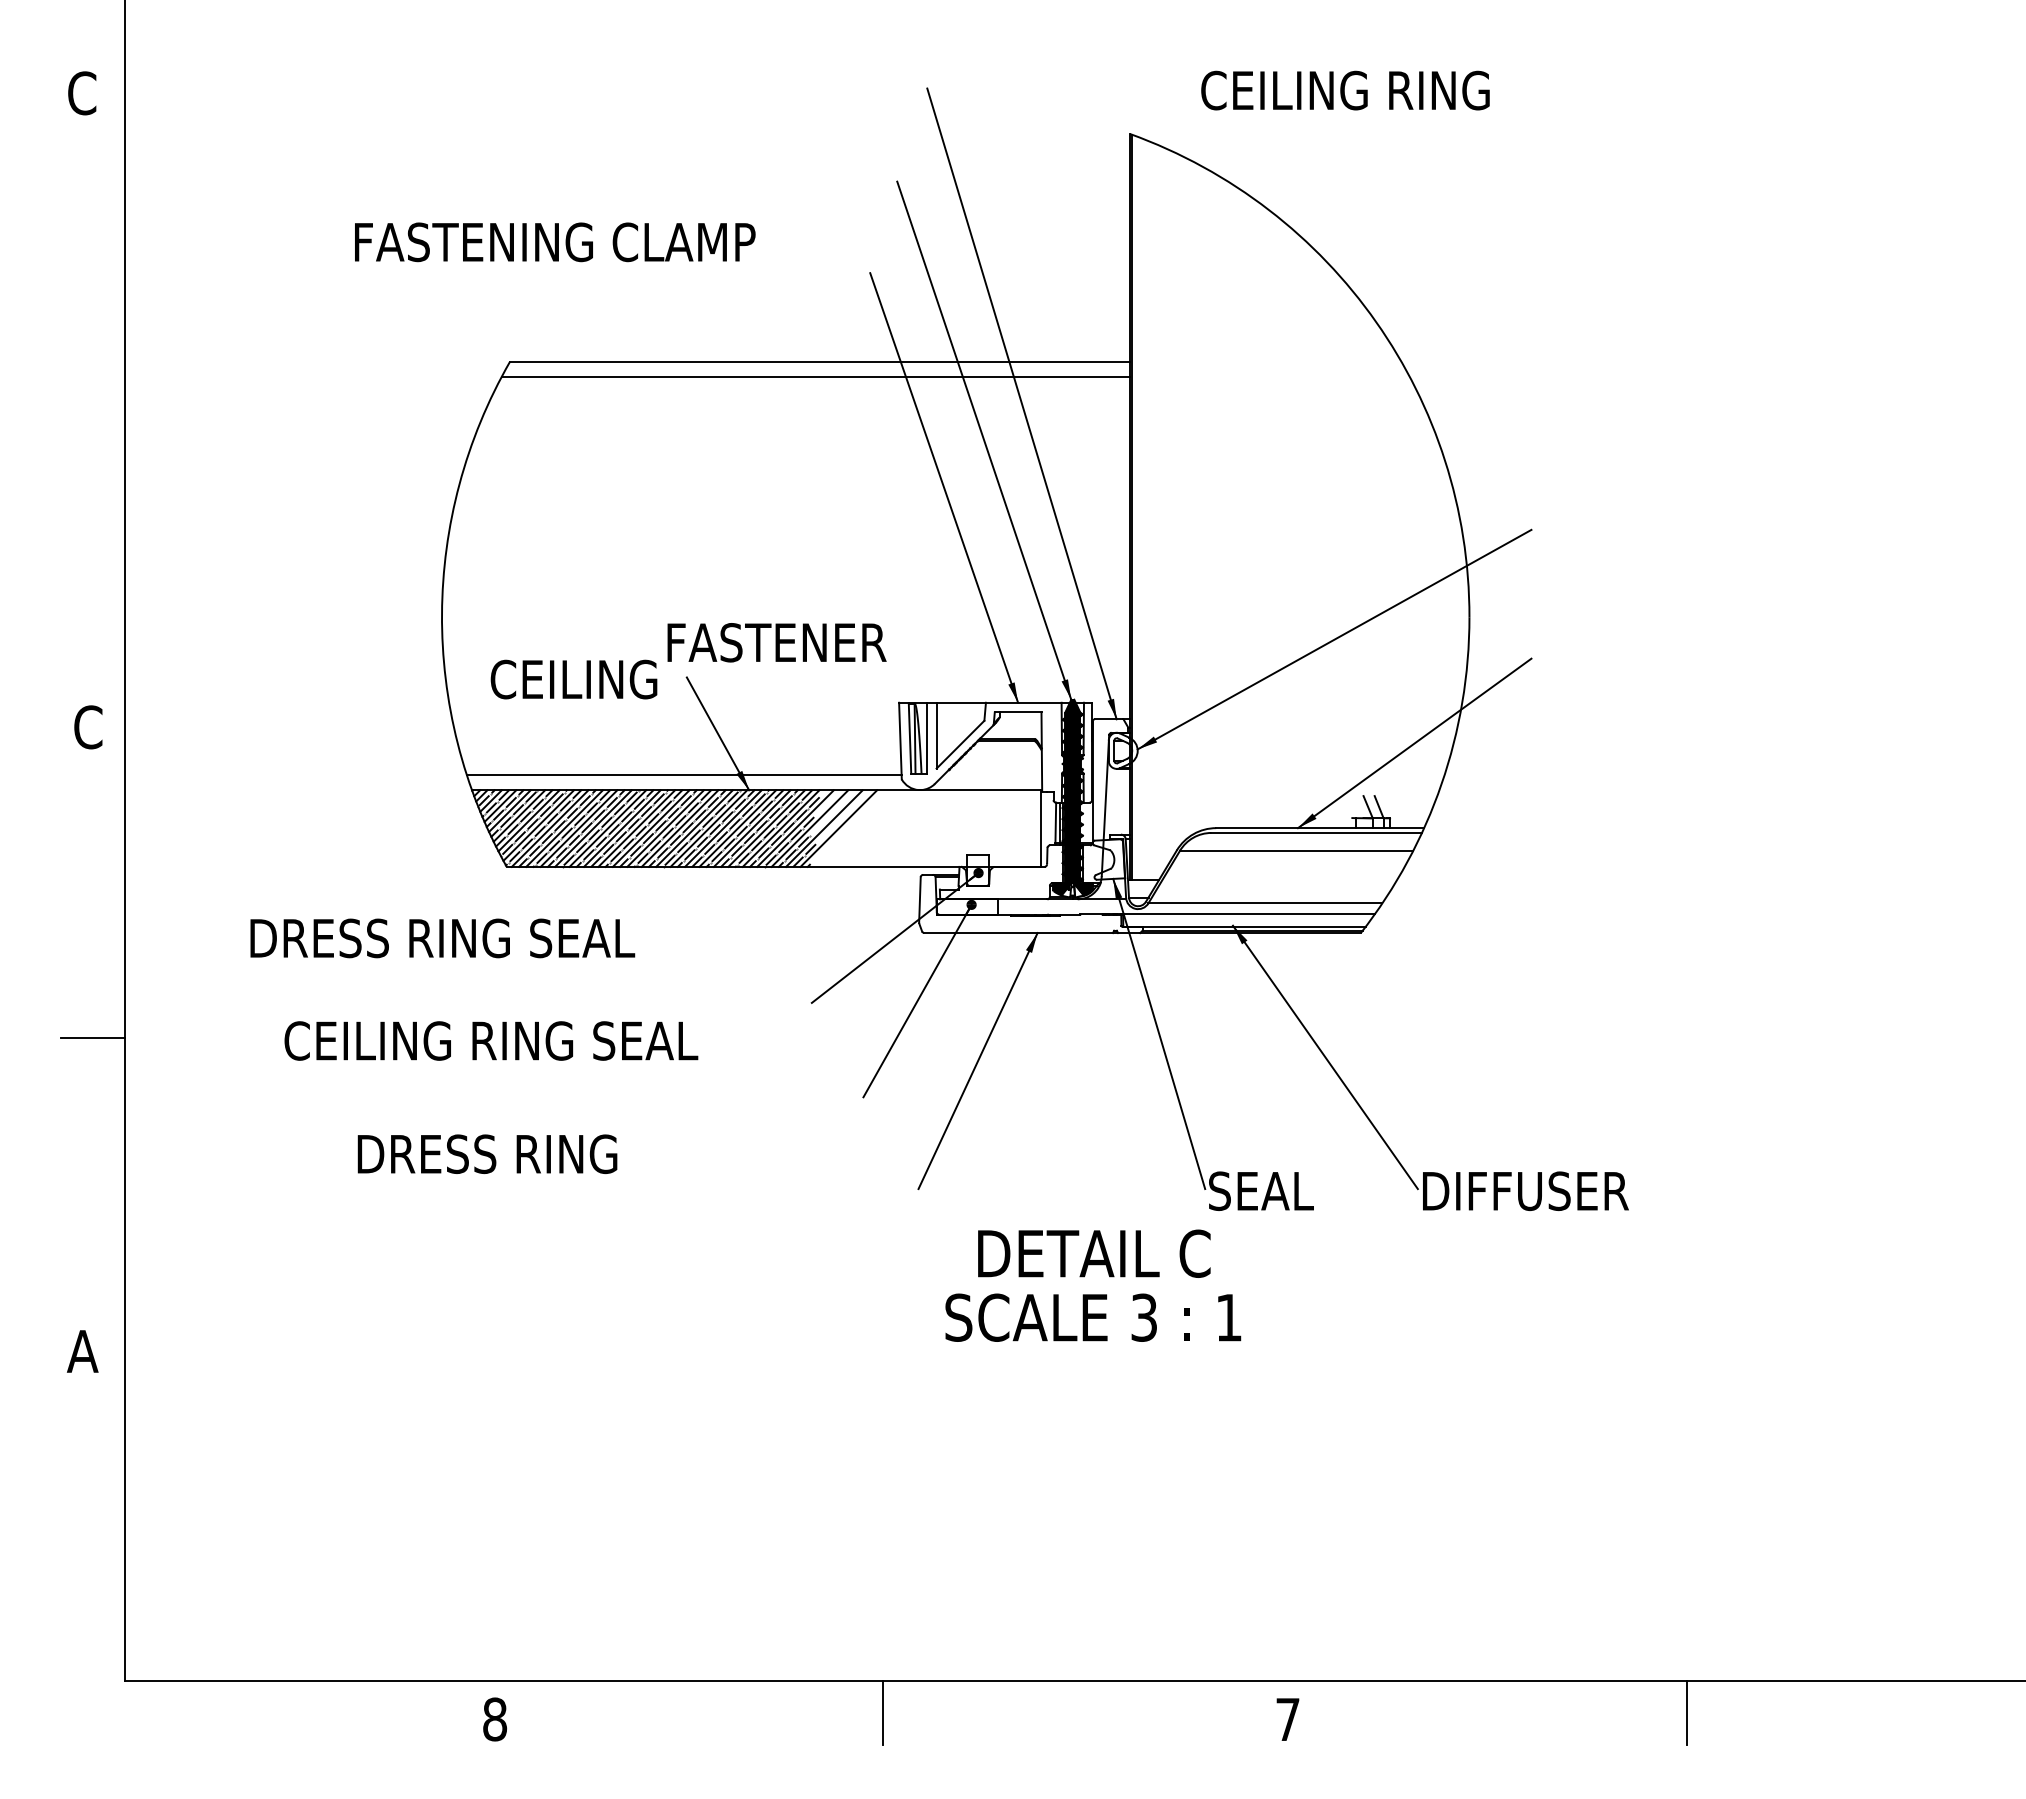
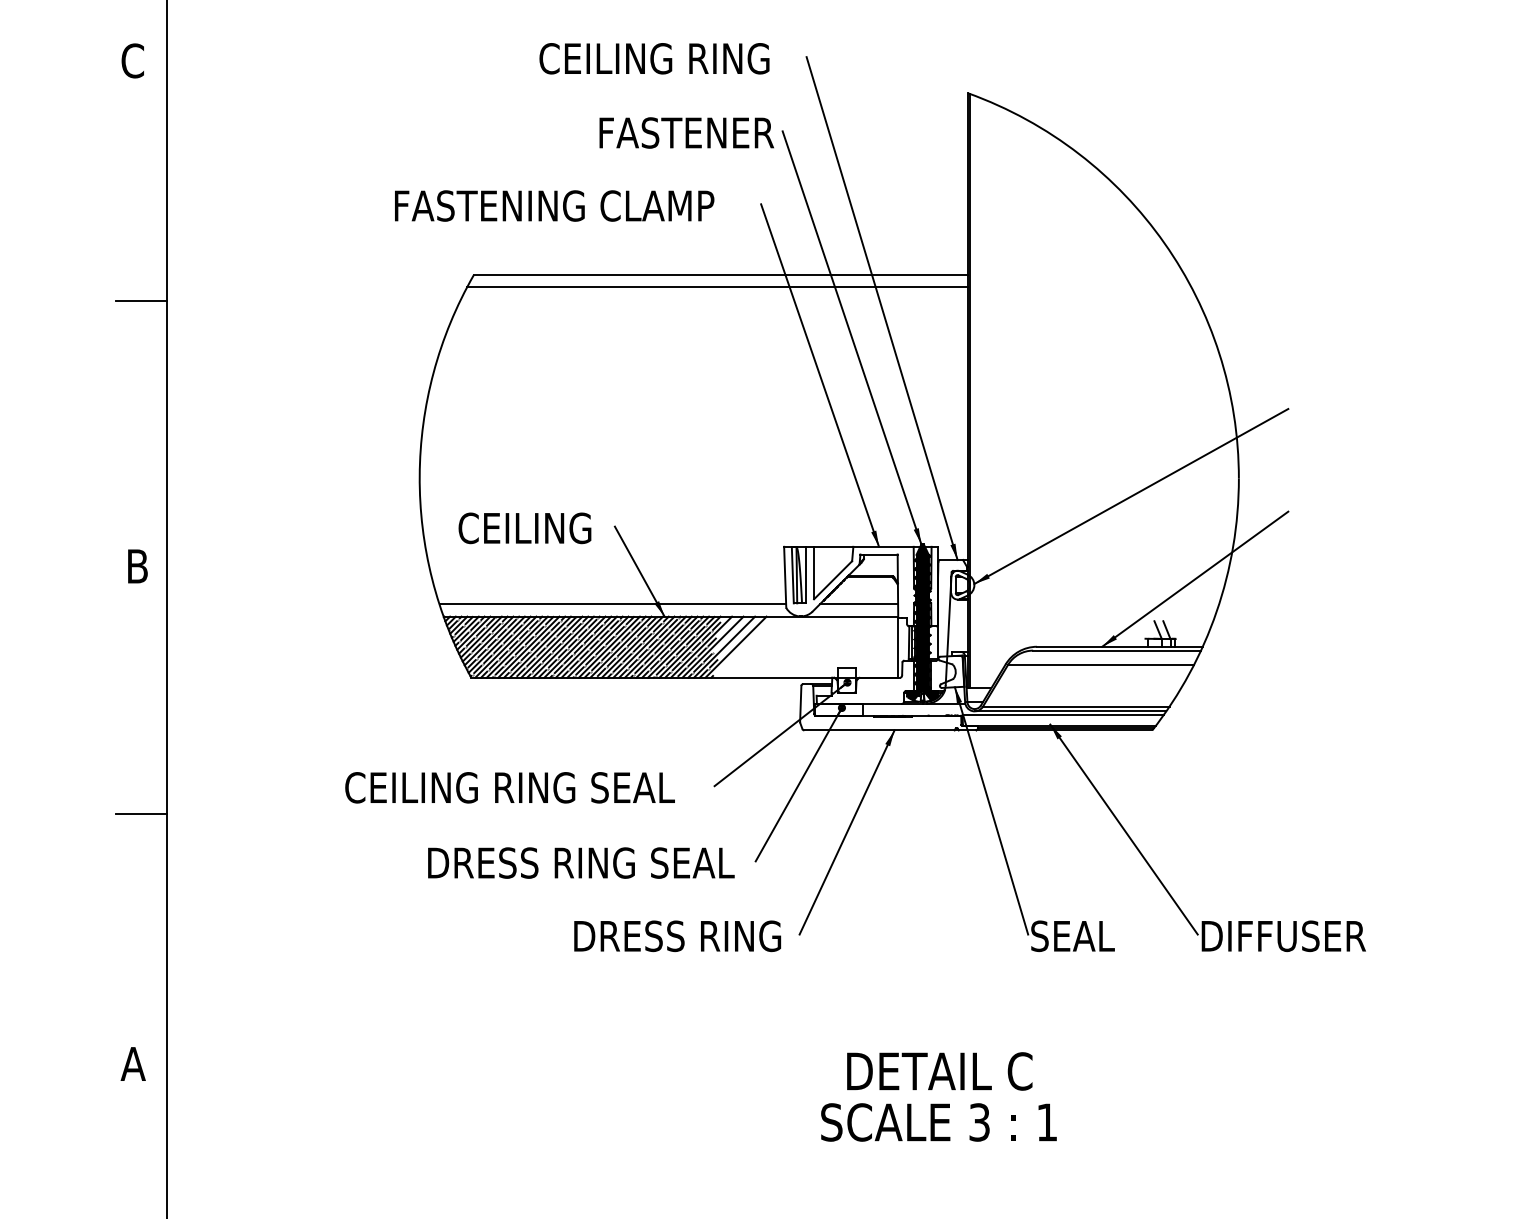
text: (1345, 90) -> (654, 58), moved
text: (555, 242) -> (554, 206), moved
line: (92, 394) -> (141, 301), added
text: (776, 642) -> (686, 132), moved
text: (88, 727) -> (137, 566), C -> B
line: (992, 775) -> (858, 604), added
line: (1258, 909) -> (1070, 711), added
text: (442, 938) -> (581, 863), moved
text: (491, 1040) -> (510, 787), moved
text: (487, 1153) -> (677, 935), moved
text: (1093, 1285) -> (939, 1096), moved

